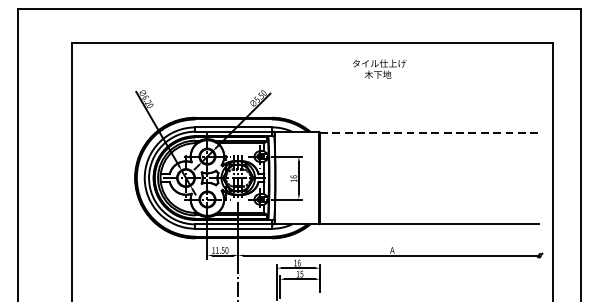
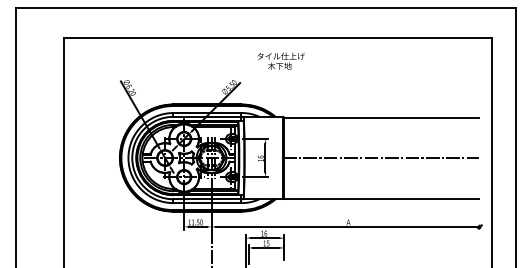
text: (378, 68) -> (280, 60), moved
line: (429, 132) -> (381, 117), dashed -> solid
line: (428, 178) -> (380, 158), added

